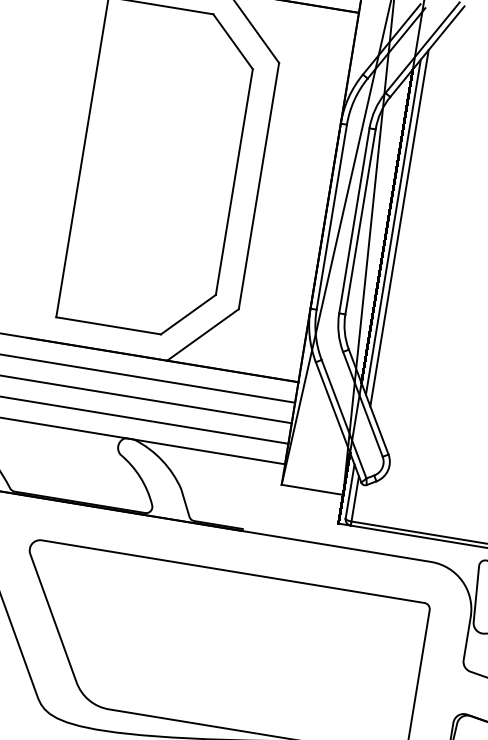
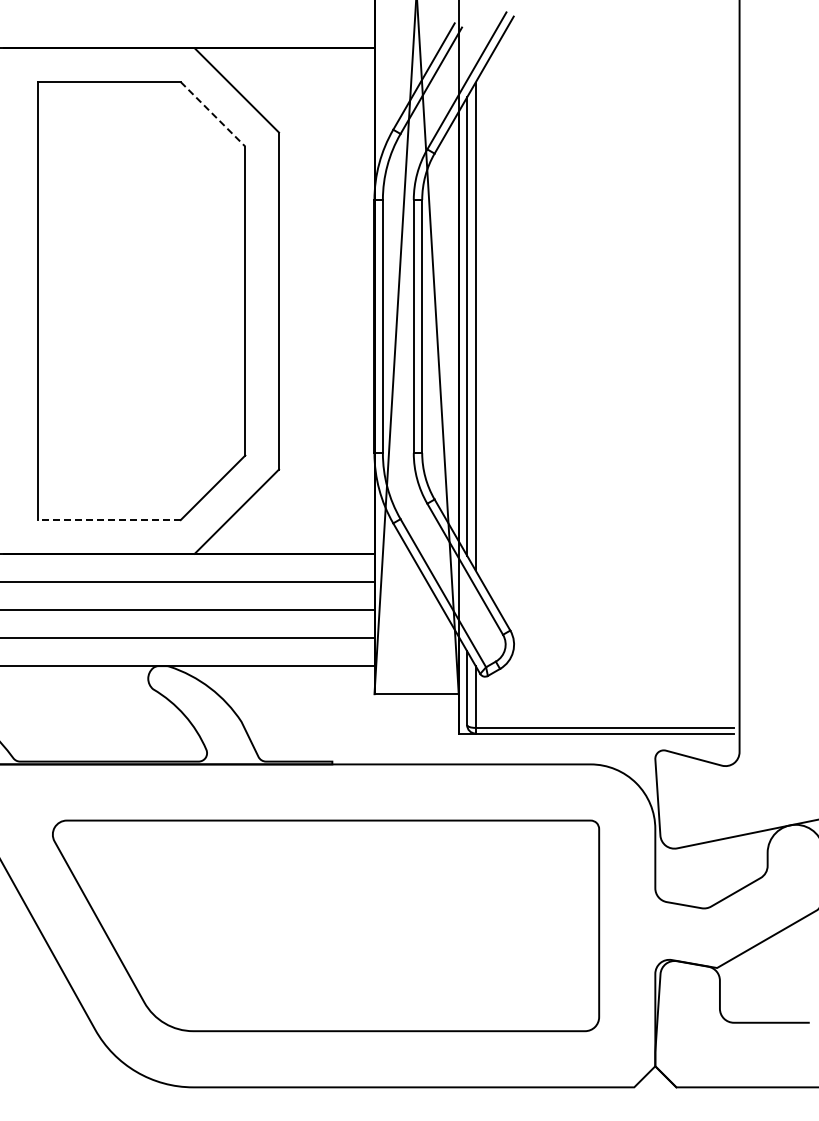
line: (233, 41) -> (213, 114), solid -> dashed
line: (108, 326) -> (109, 520), solid -> dashed

